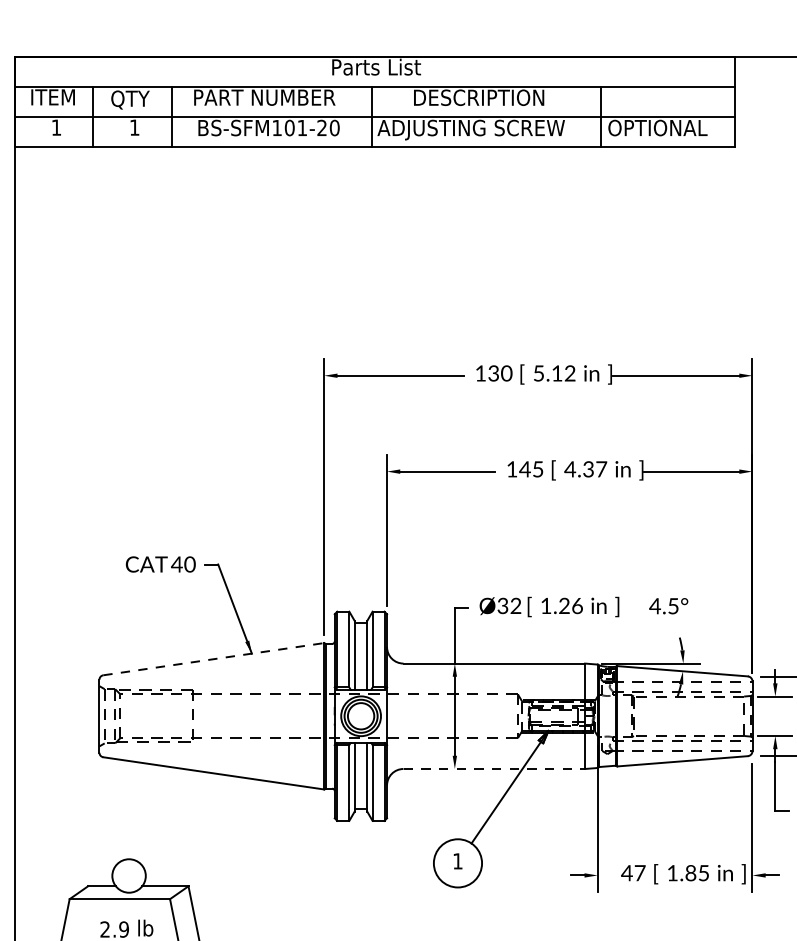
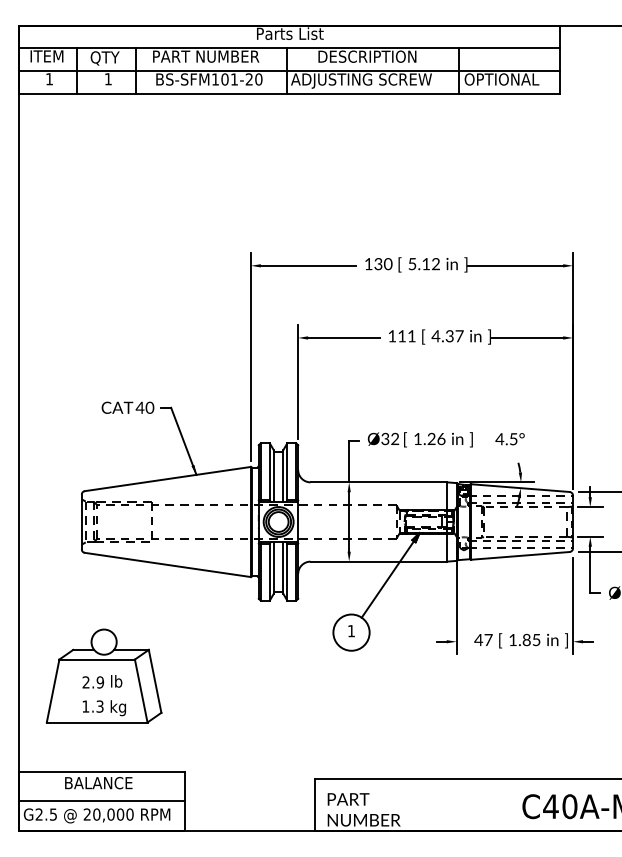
text: (531, 469) -> (406, 336), 145 -> 111
line: (213, 659) -> (167, 479), dashed -> solid
line: (495, 768) -> (379, 561), dashed -> solid

